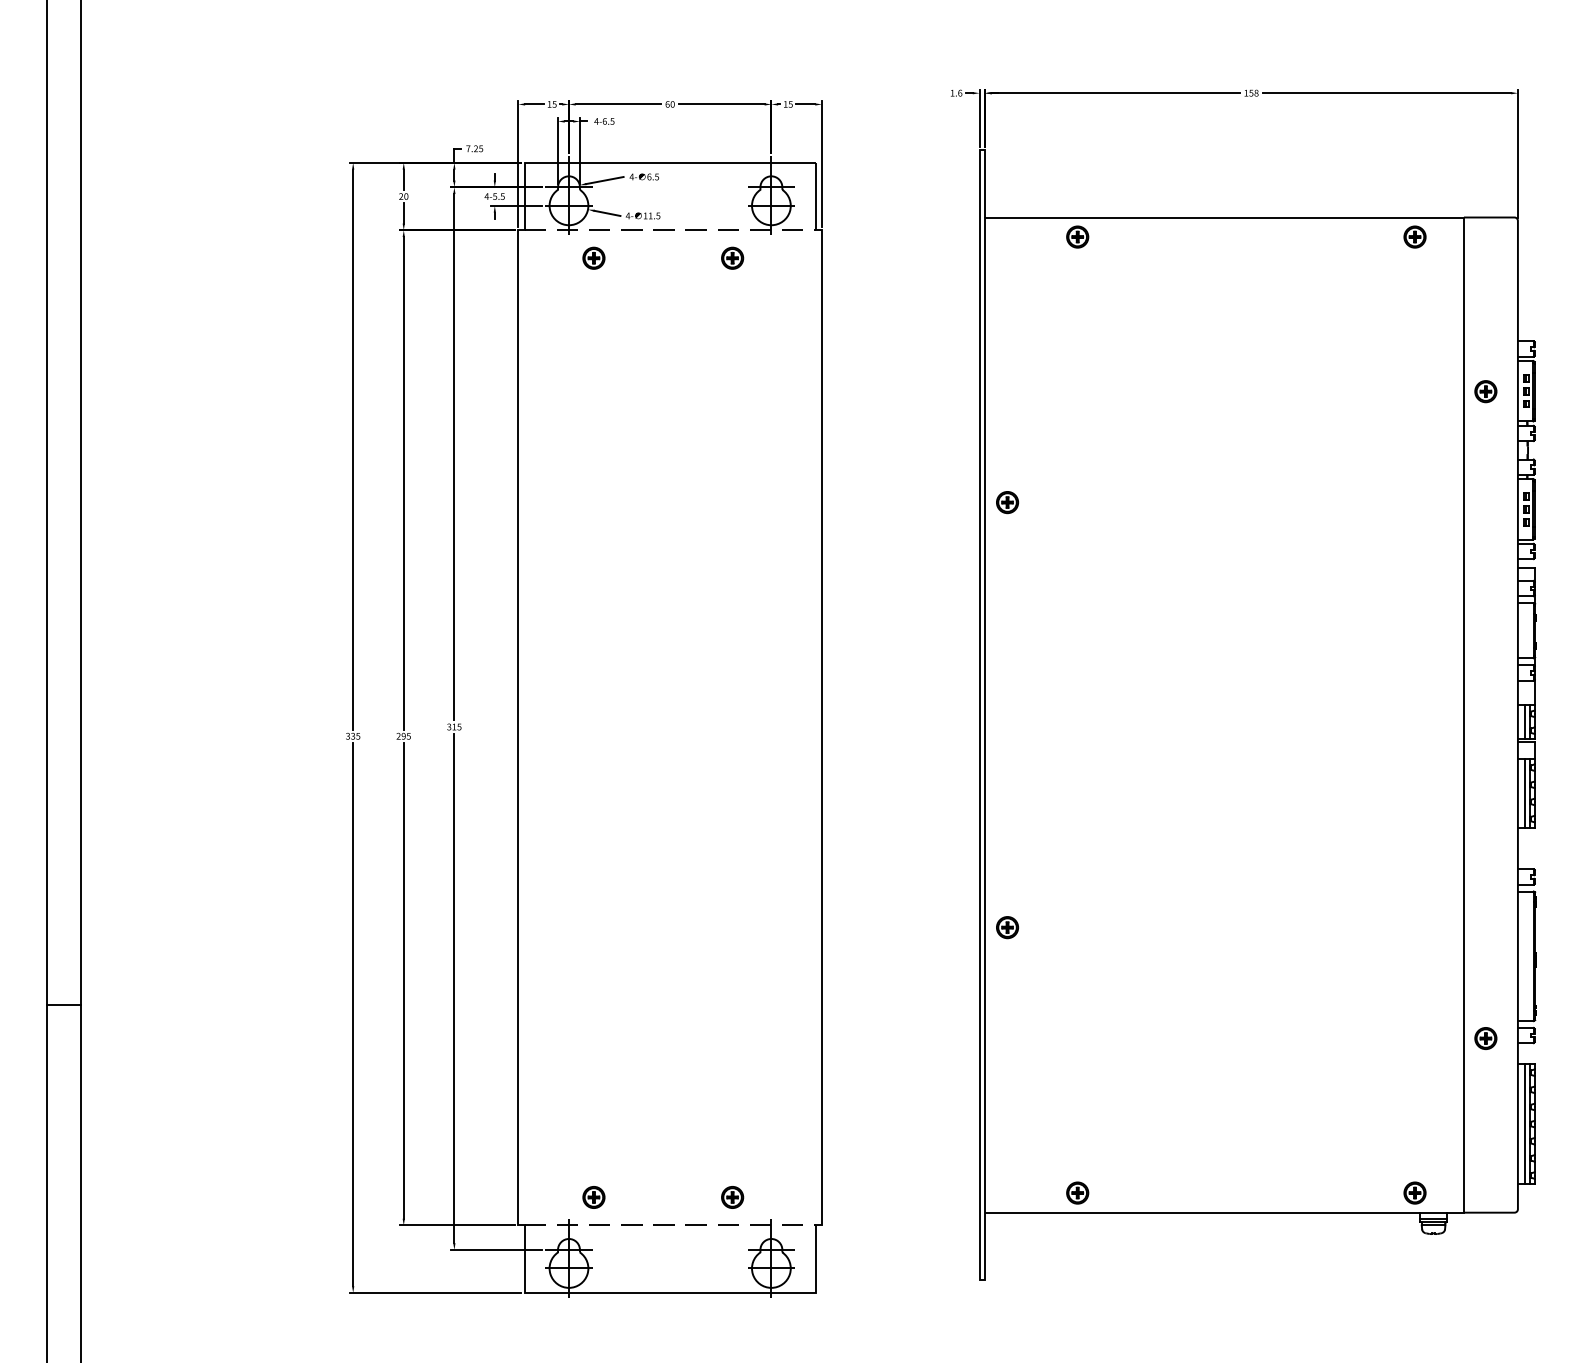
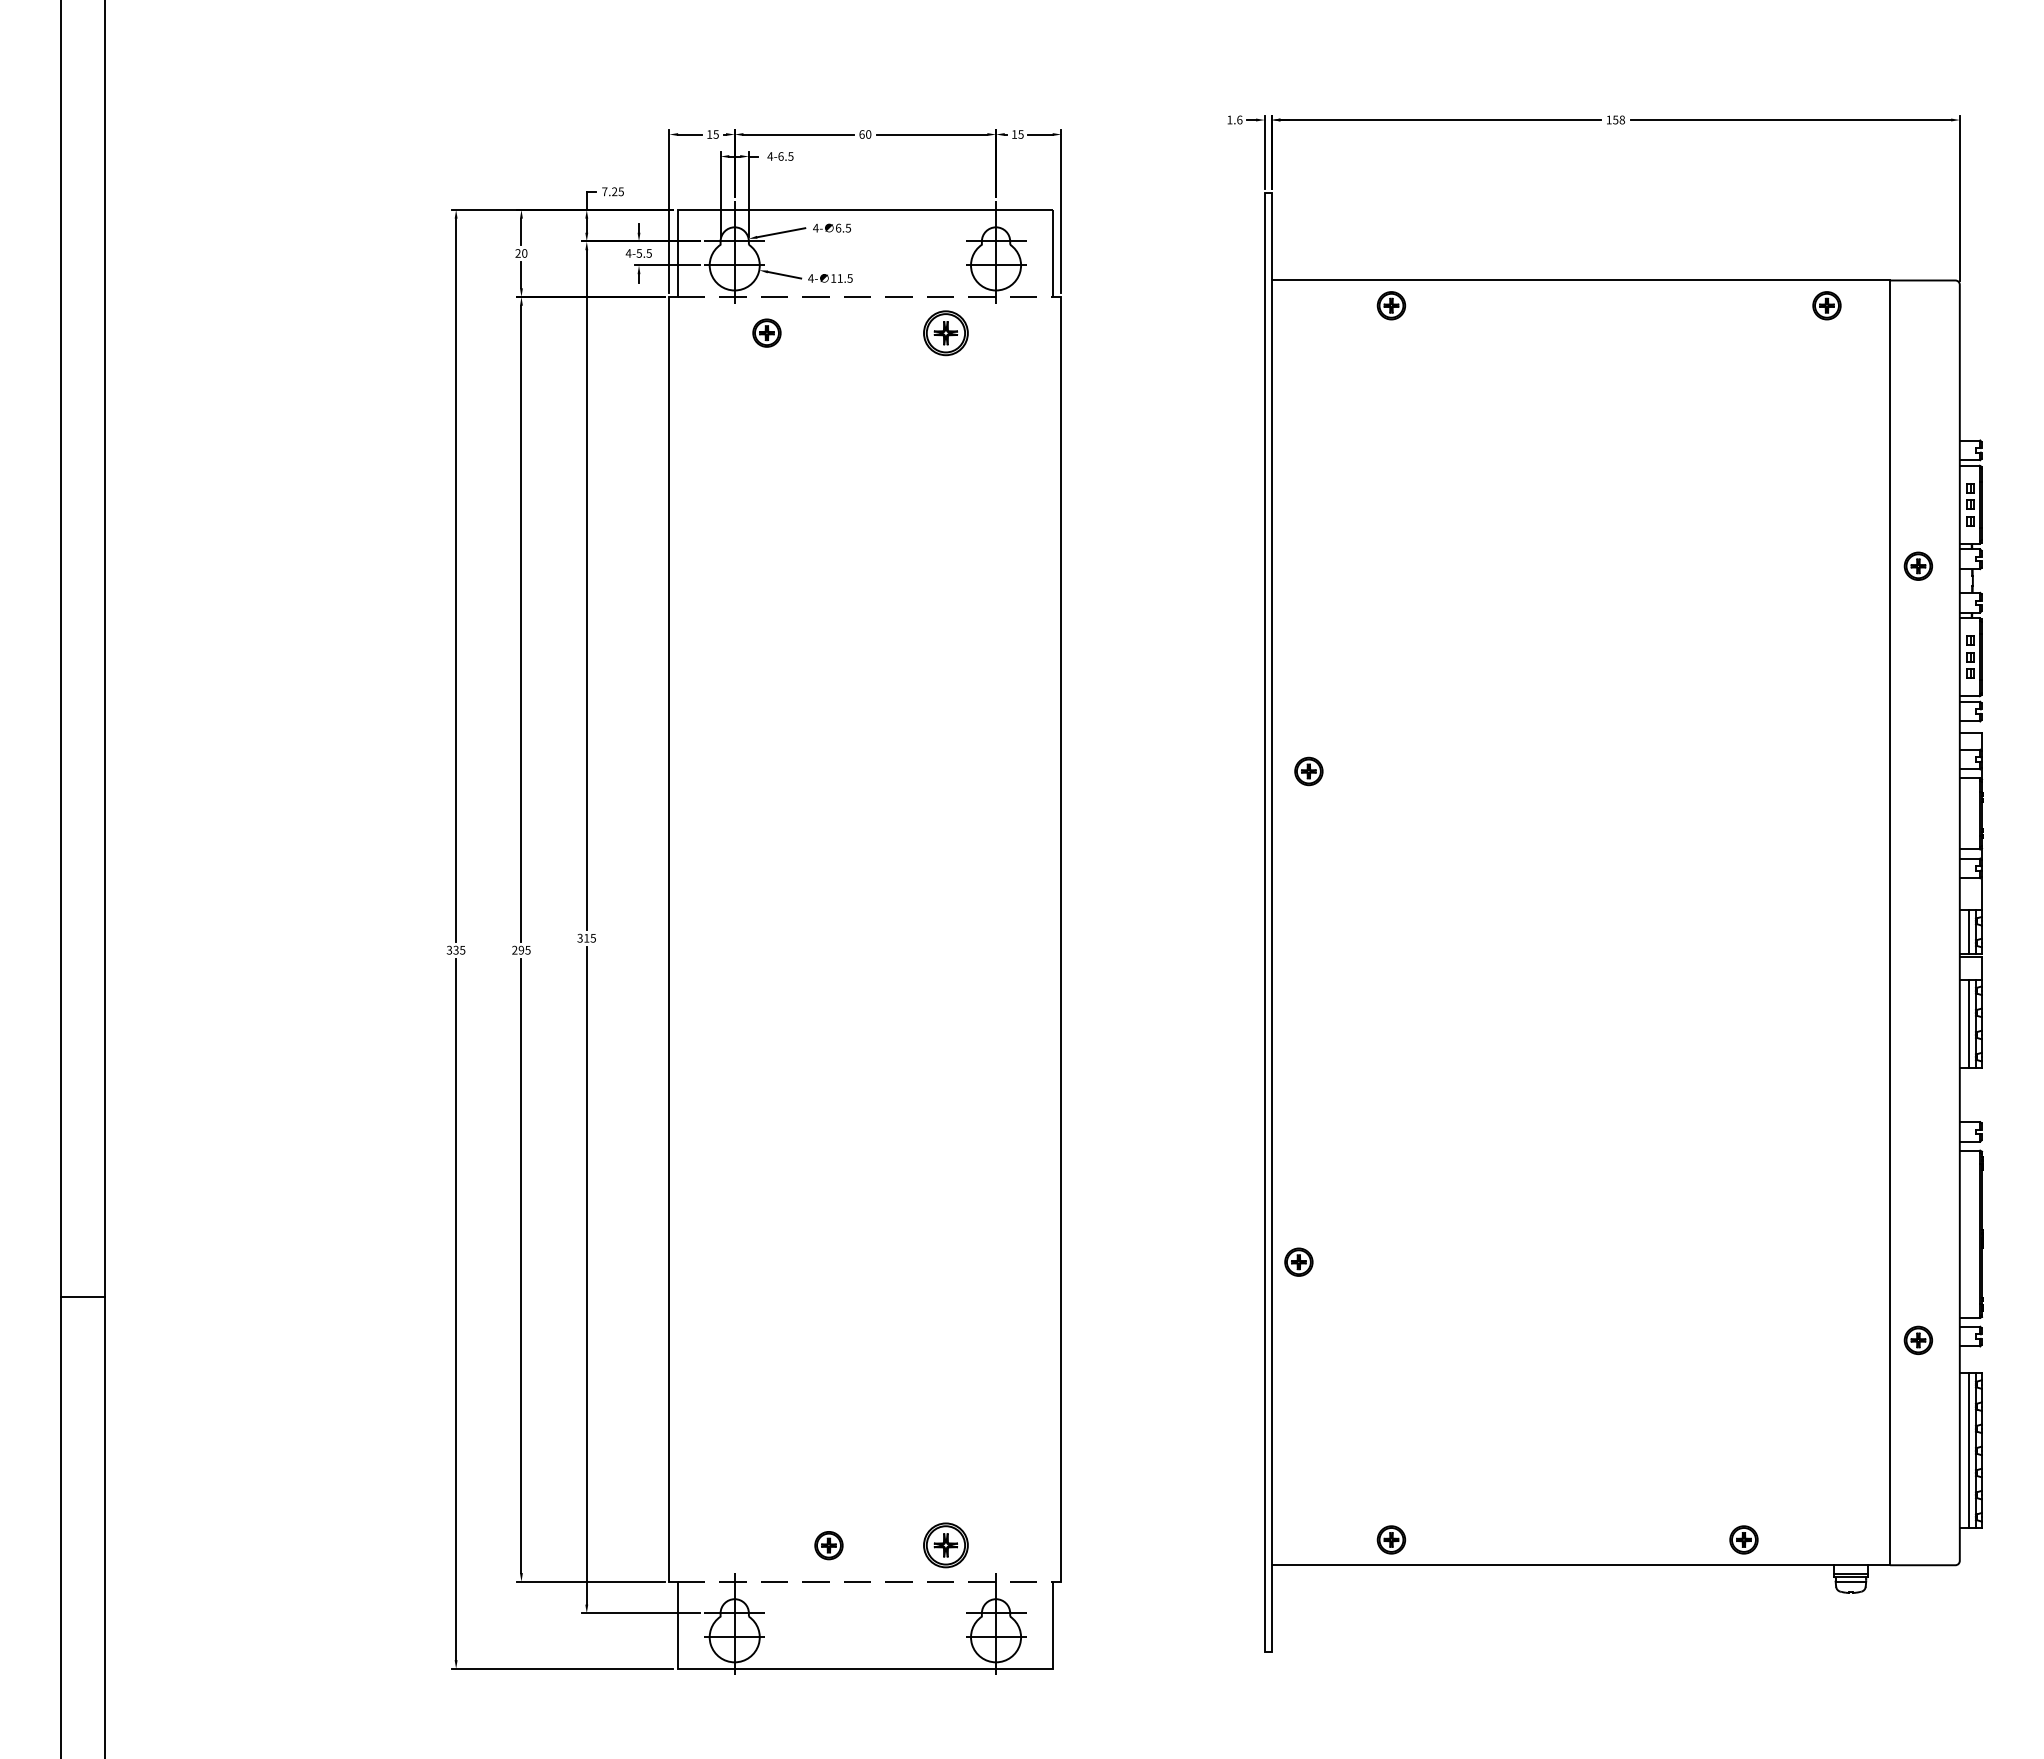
part: (732, 257) -> (945, 332), size x1.6
part: (1485, 391) -> (1917, 565), moved
part: (1007, 502) -> (1308, 771), moved
part: (1007, 927) -> (1298, 1261), moved
part: (1414, 1192) -> (1743, 1539), moved
part: (593, 1197) -> (828, 1545), moved
part: (732, 1197) -> (945, 1545), size x1.6

